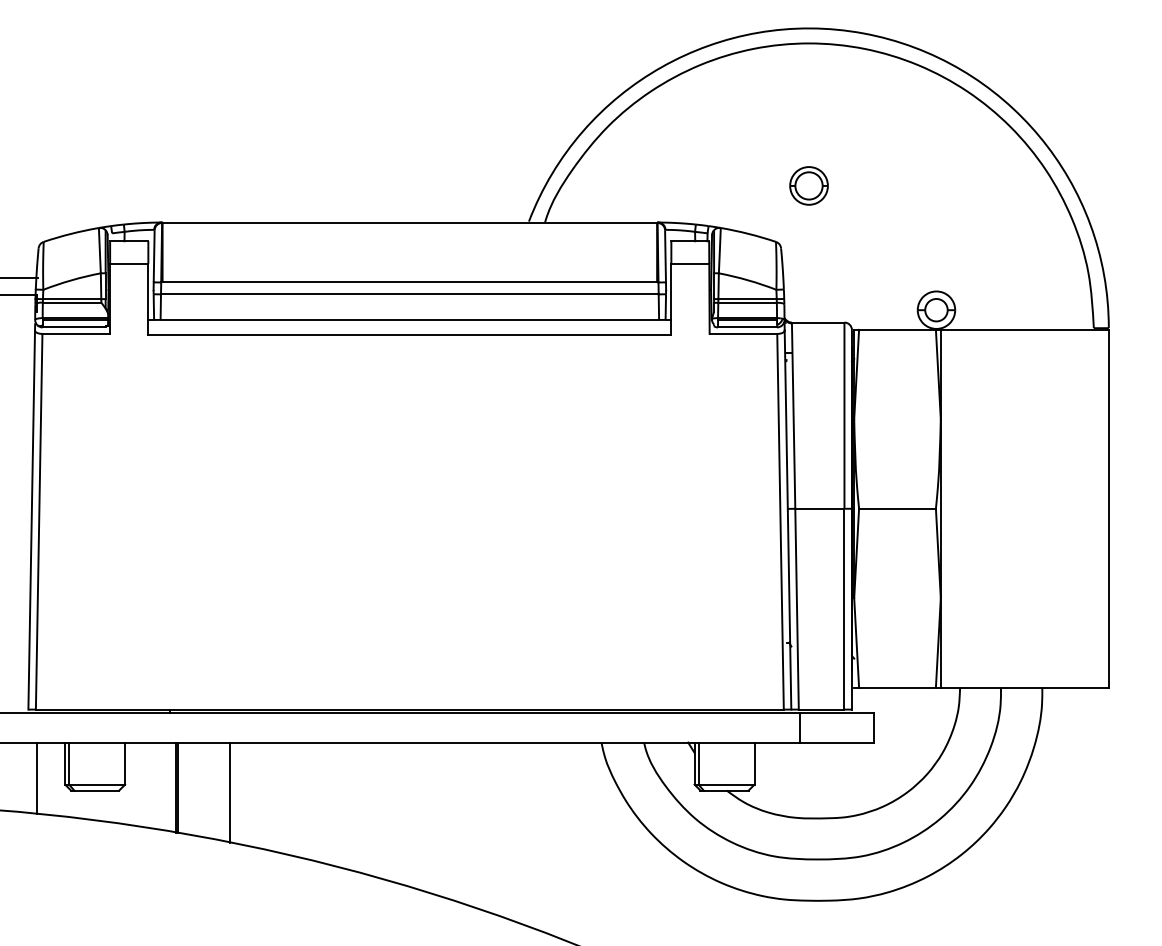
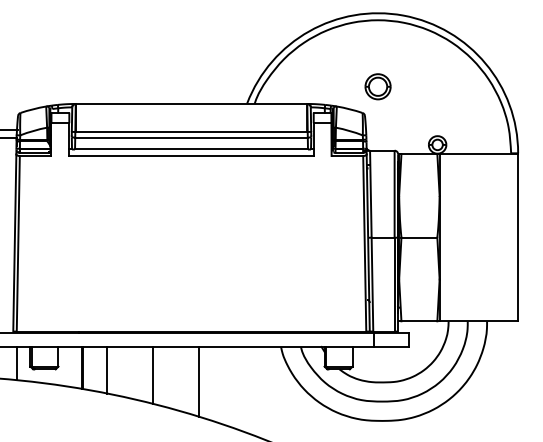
part: (807, 185) -> (377, 86), size x1.43
line: (328, 803) -> (153, 375), added
line: (424, 816) -> (198, 381), added

